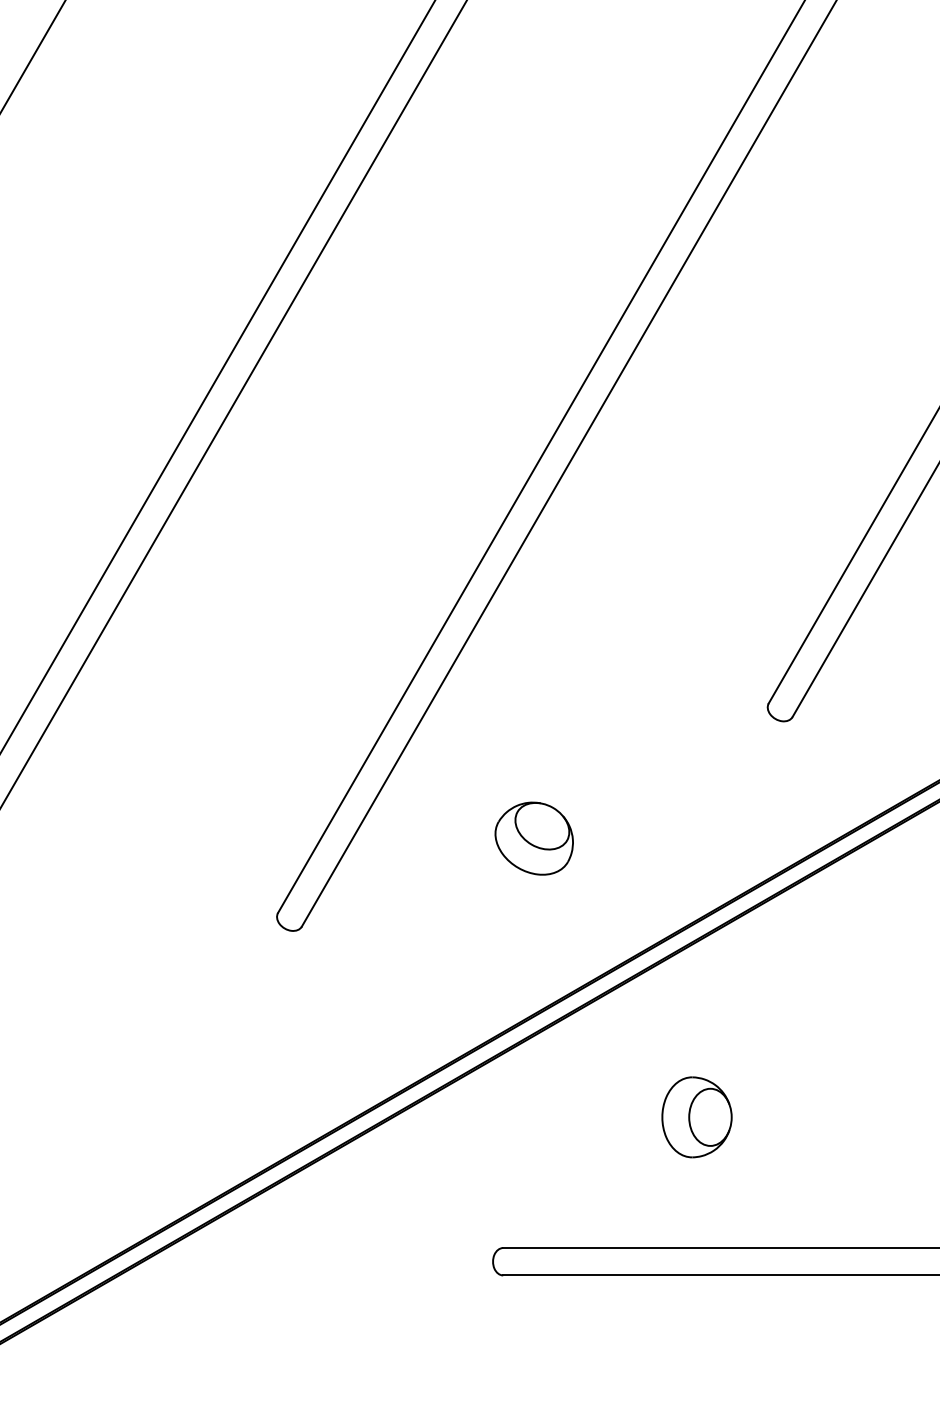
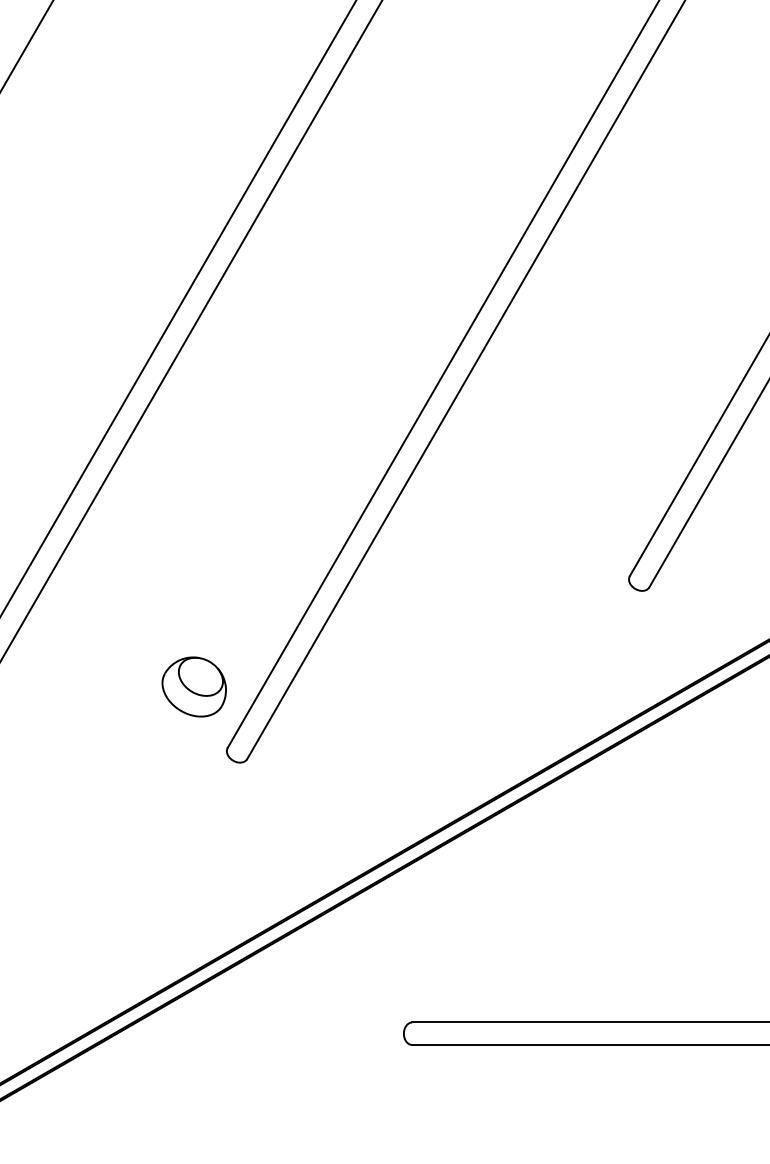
part: (533, 838) -> (193, 686), moved
part: (696, 1117) -> (570, 915), removed

